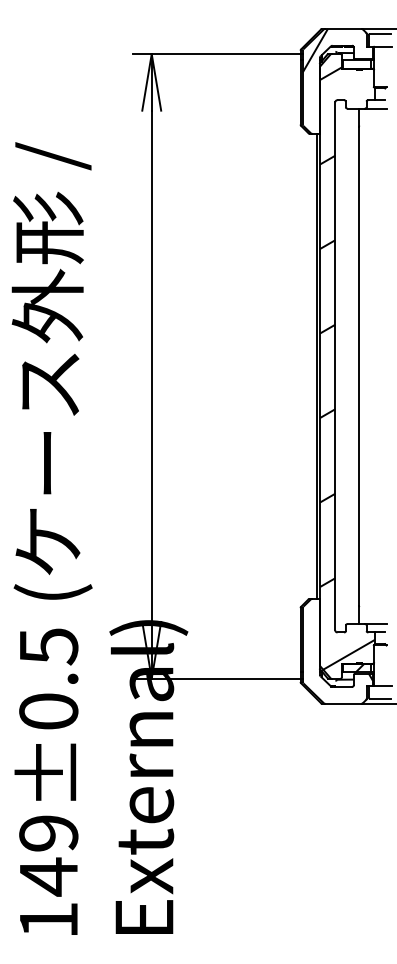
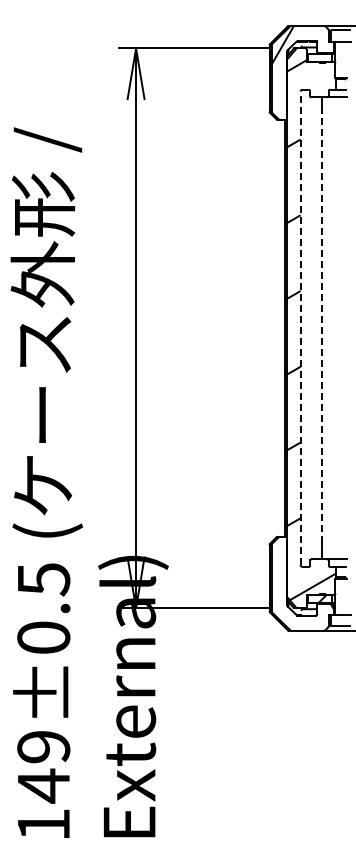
line: (335, 366) -> (300, 328), solid -> dashed
line: (359, 366) -> (322, 328), solid -> dashed

